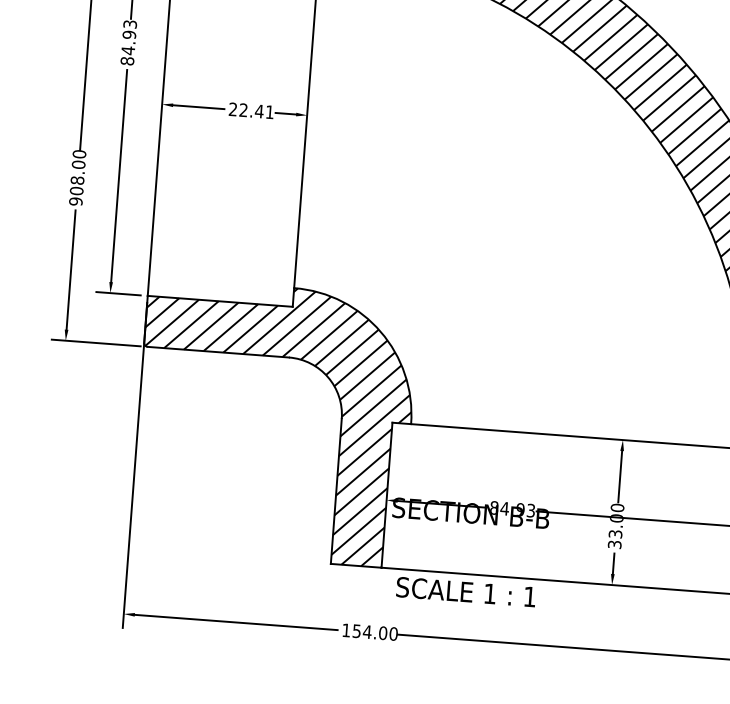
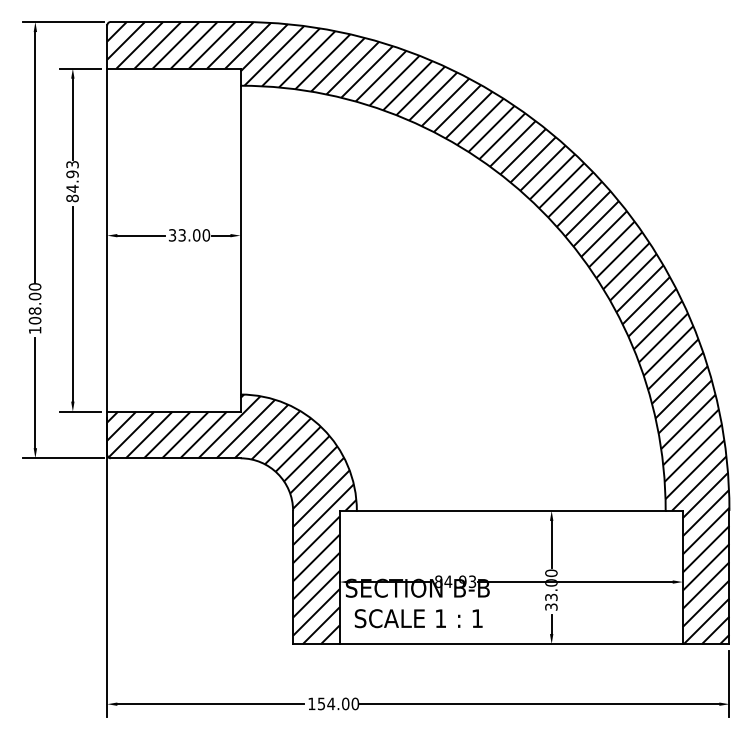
text: (251, 111) -> (189, 235), 22.41 -> 33.00
text: (75, 201) -> (34, 330), 908.00 -> 108.00
text: (465, 591) -> (418, 618), moved

